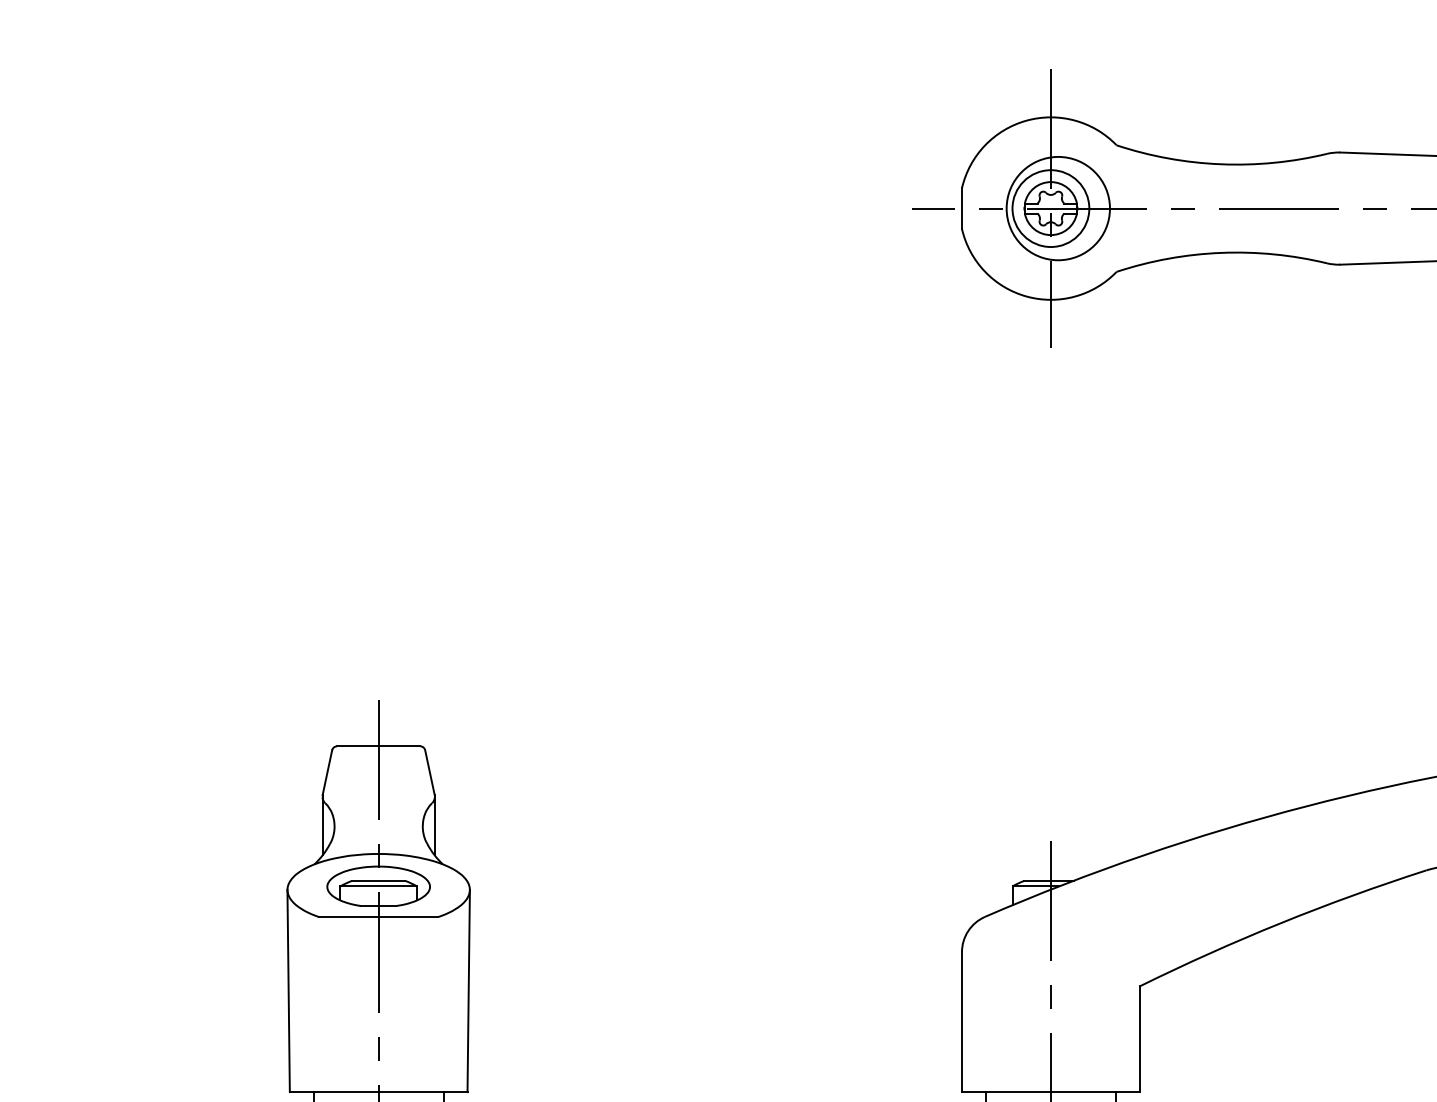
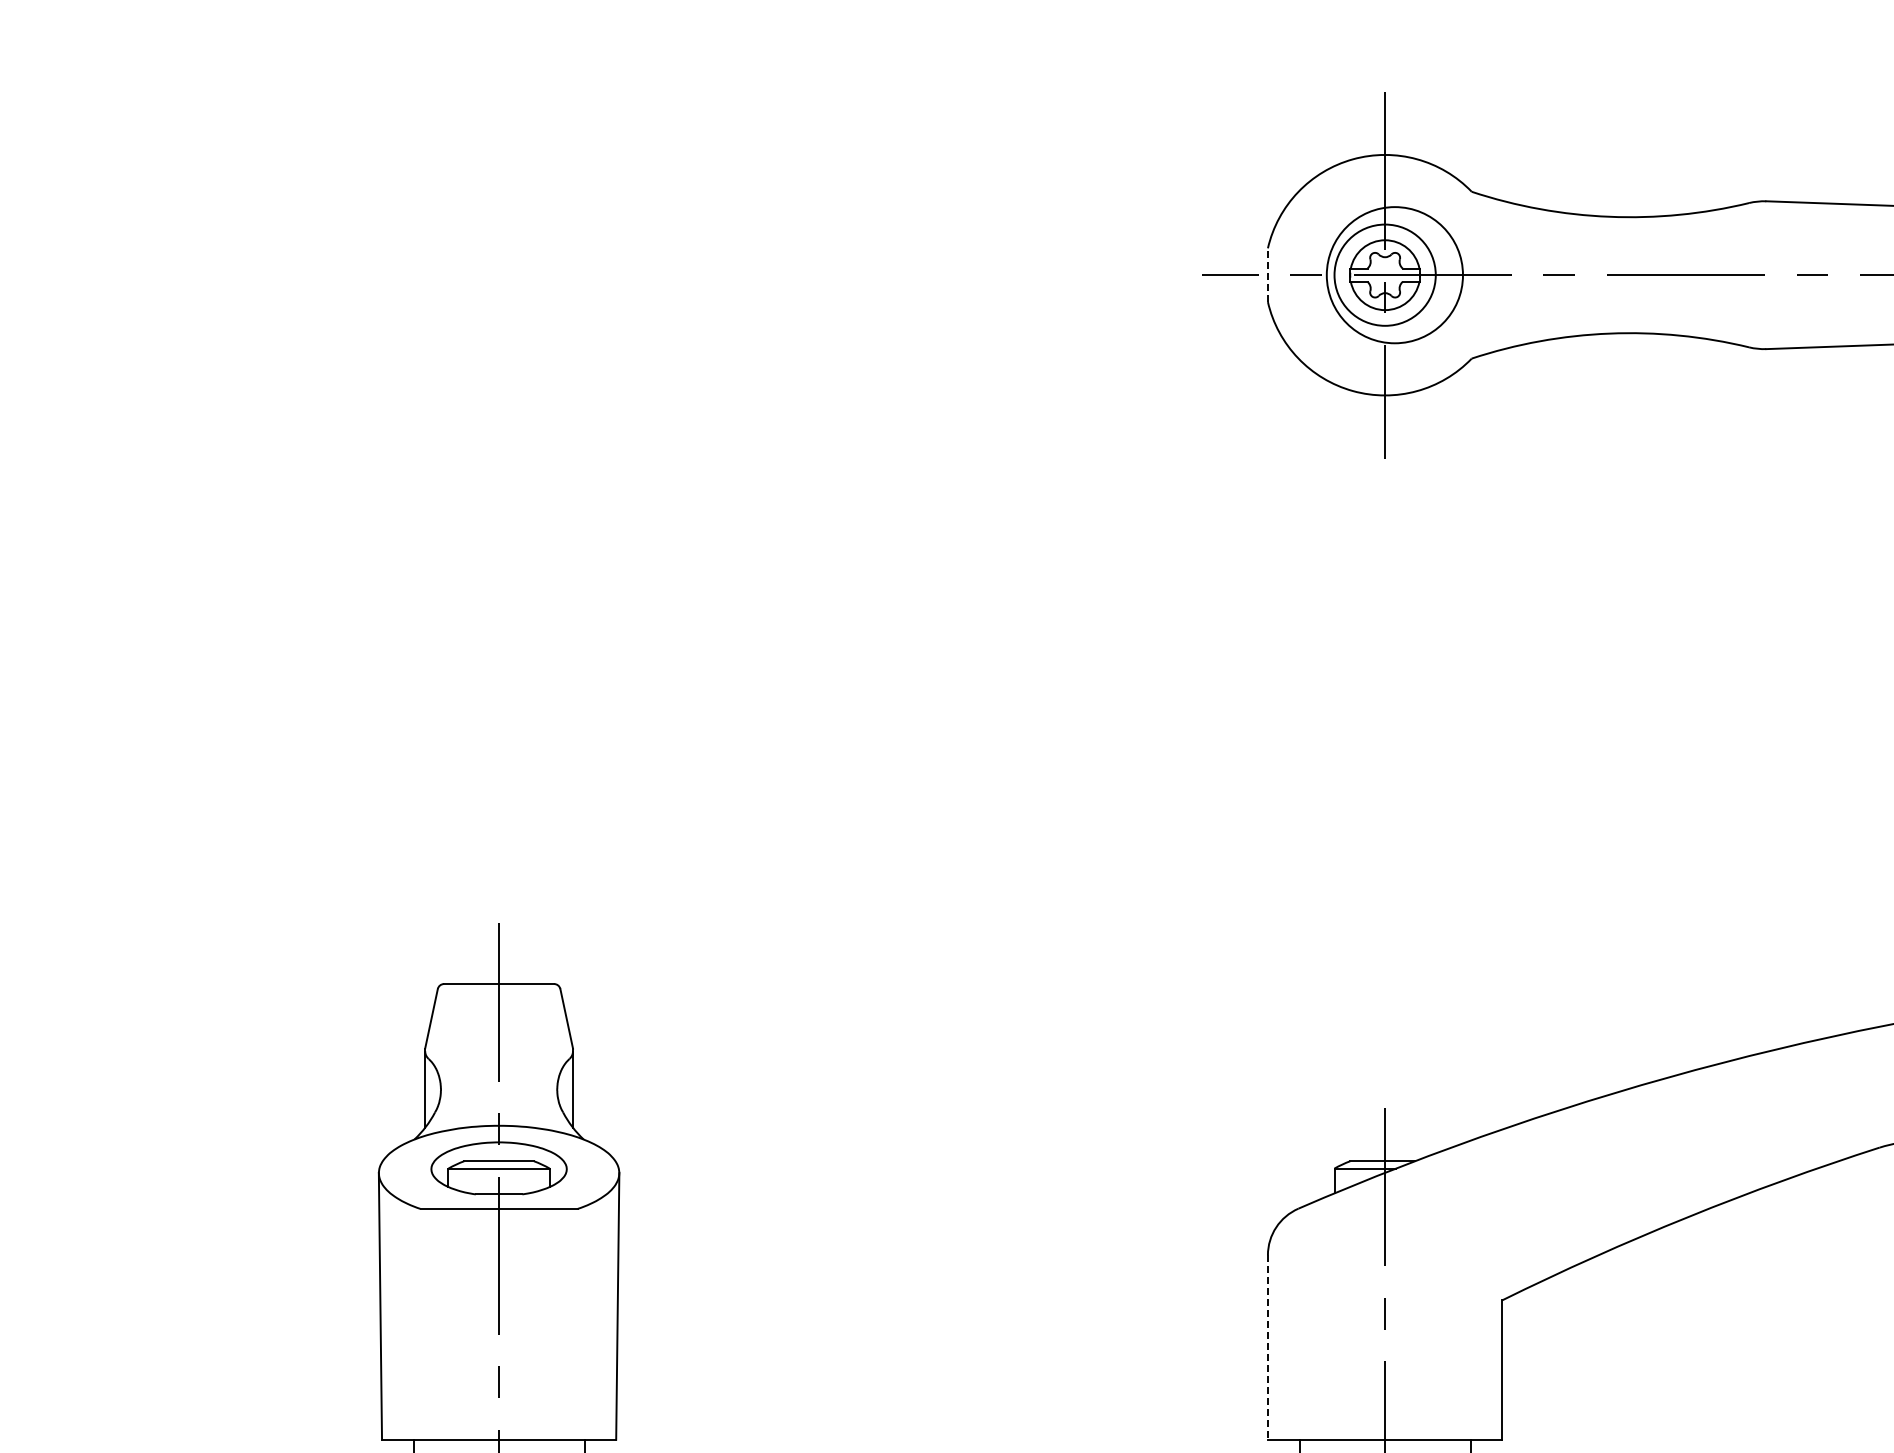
line: (961, 208) -> (1267, 275), solid -> dashed
line: (961, 1022) -> (1267, 1347), solid -> dashed

